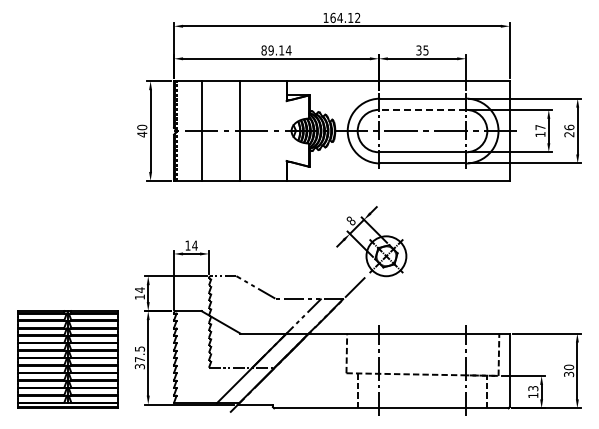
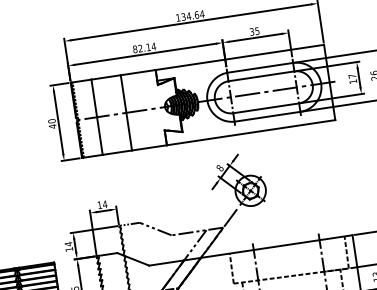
text: (345, 17) -> (192, 15), 164.12 -> 134.64
text: (270, 50) -> (140, 48), 89.14 -> 82.14
line: (422, 109) -> (261, 76), dashed -> solid

